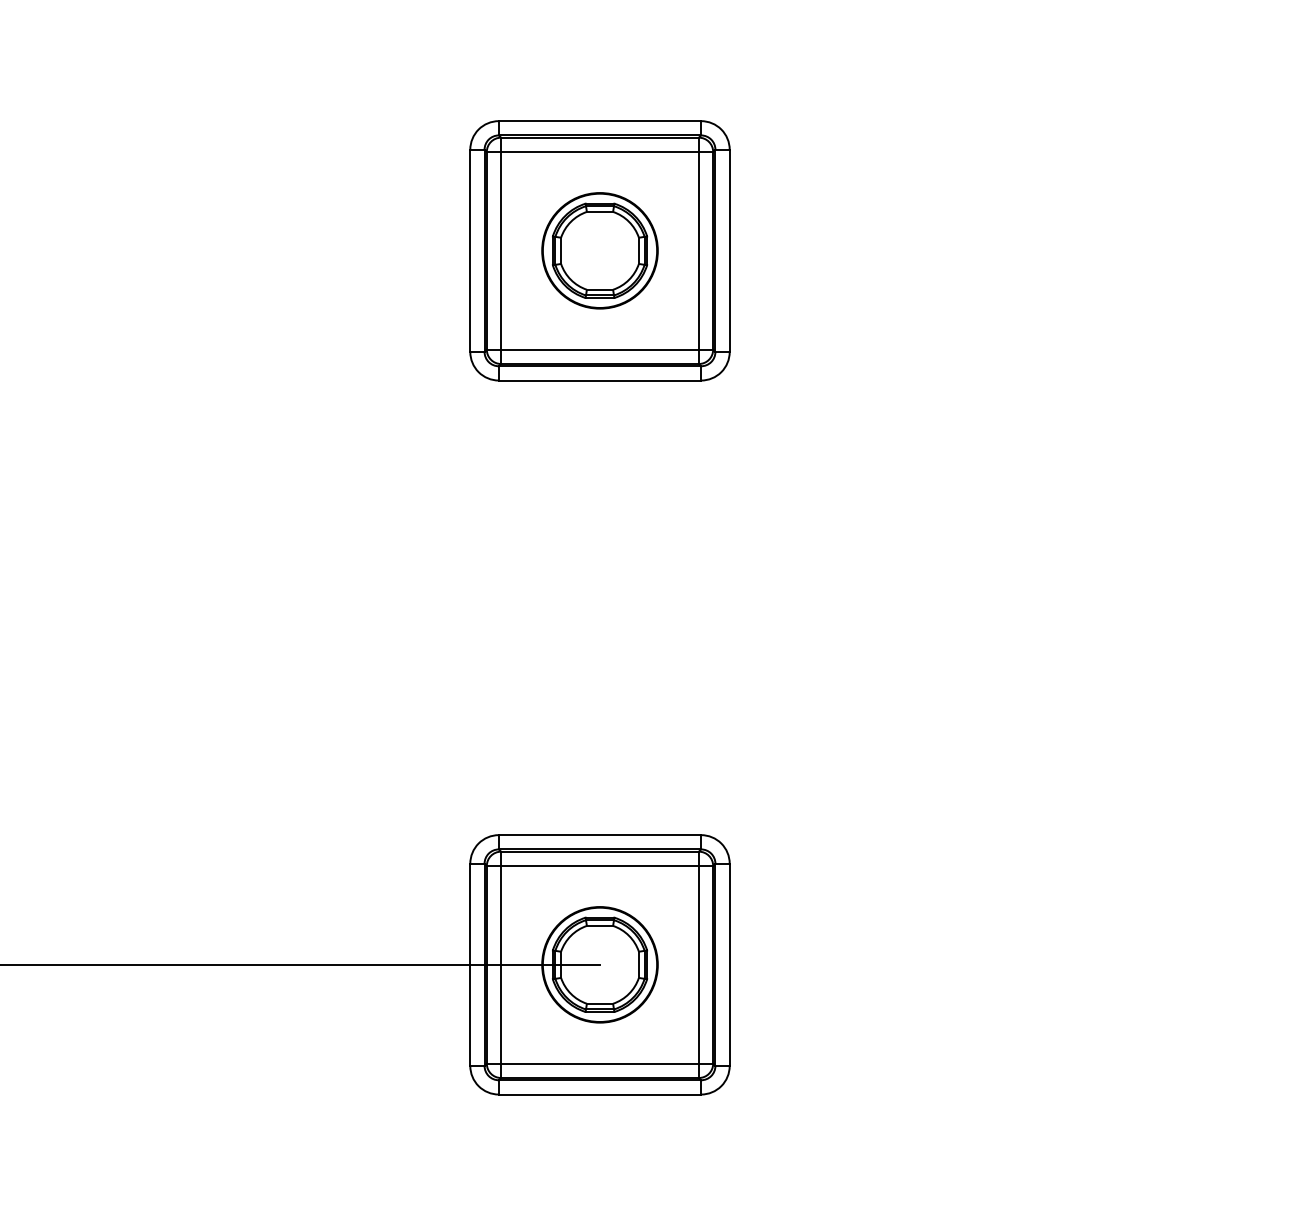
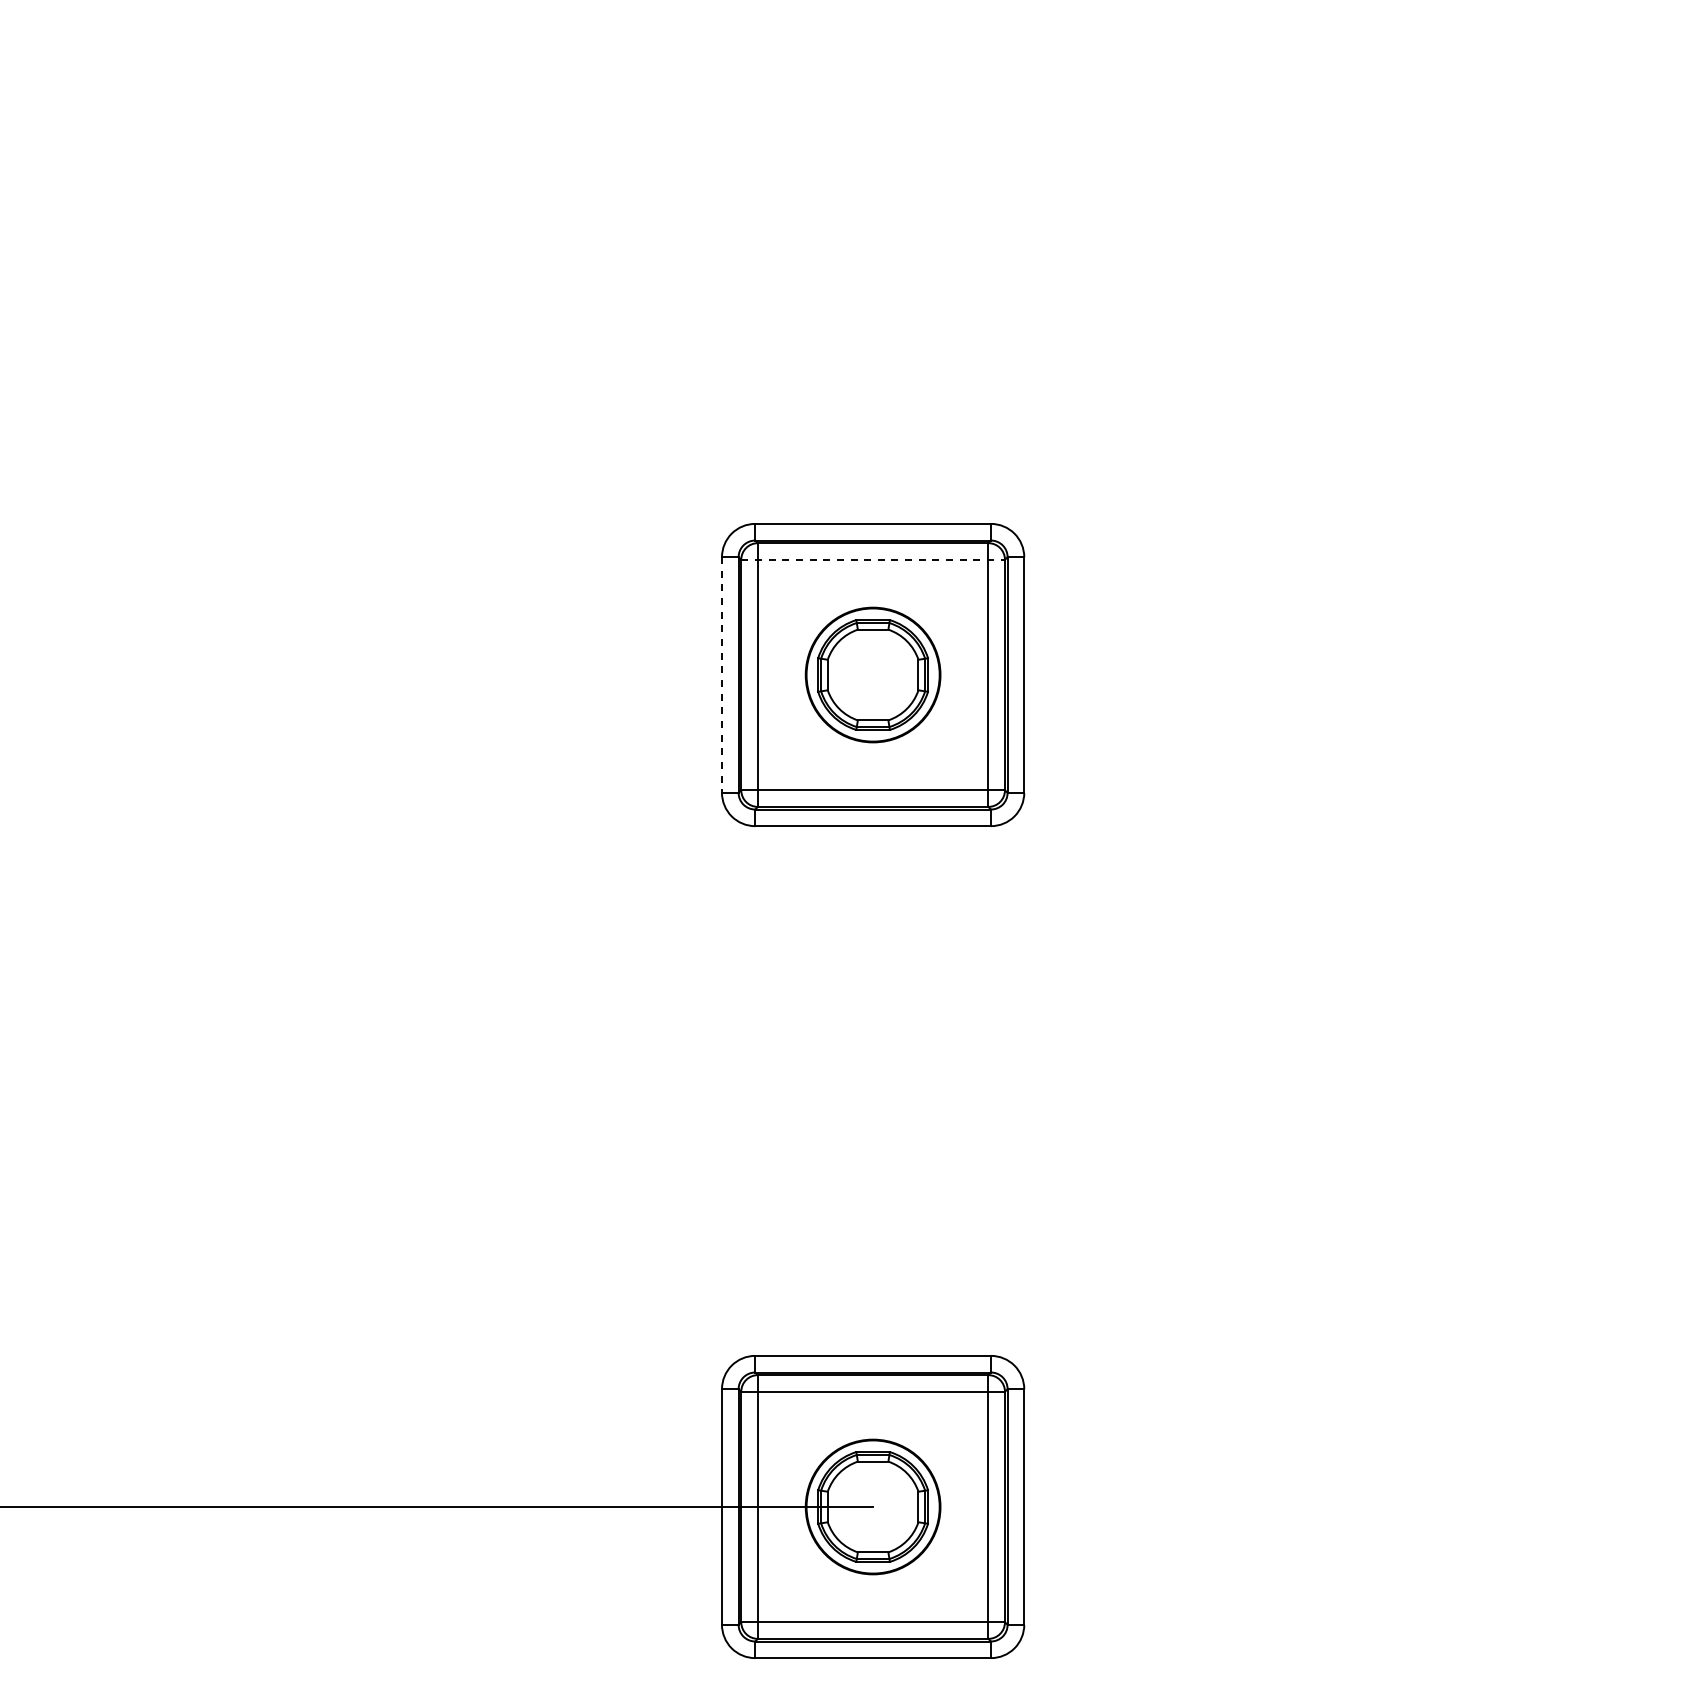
line: (600, 151) -> (873, 559), solid -> dashed
line: (470, 251) -> (722, 675), solid -> dashed

